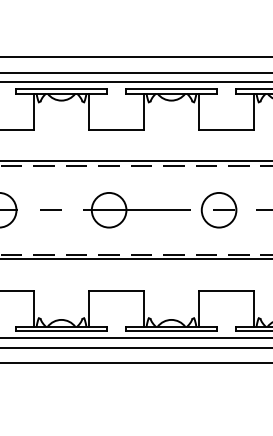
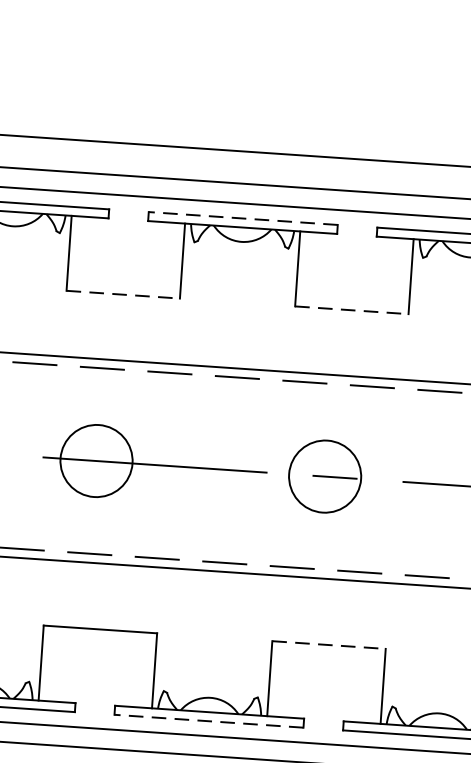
line: (170, 89) -> (241, 218), solid -> dashed
line: (117, 129) -> (125, 294), solid -> dashed
line: (226, 129) -> (351, 309), solid -> dashed
line: (226, 290) -> (329, 644), solid -> dashed
line: (170, 331) -> (206, 721), solid -> dashed

